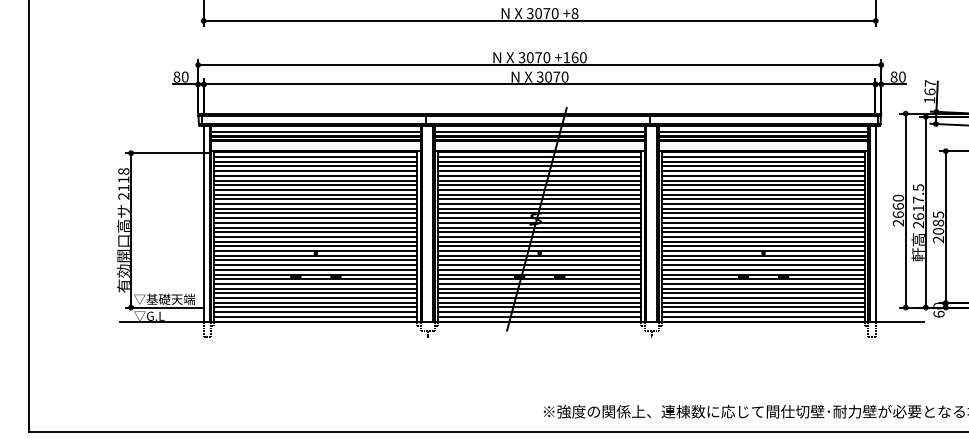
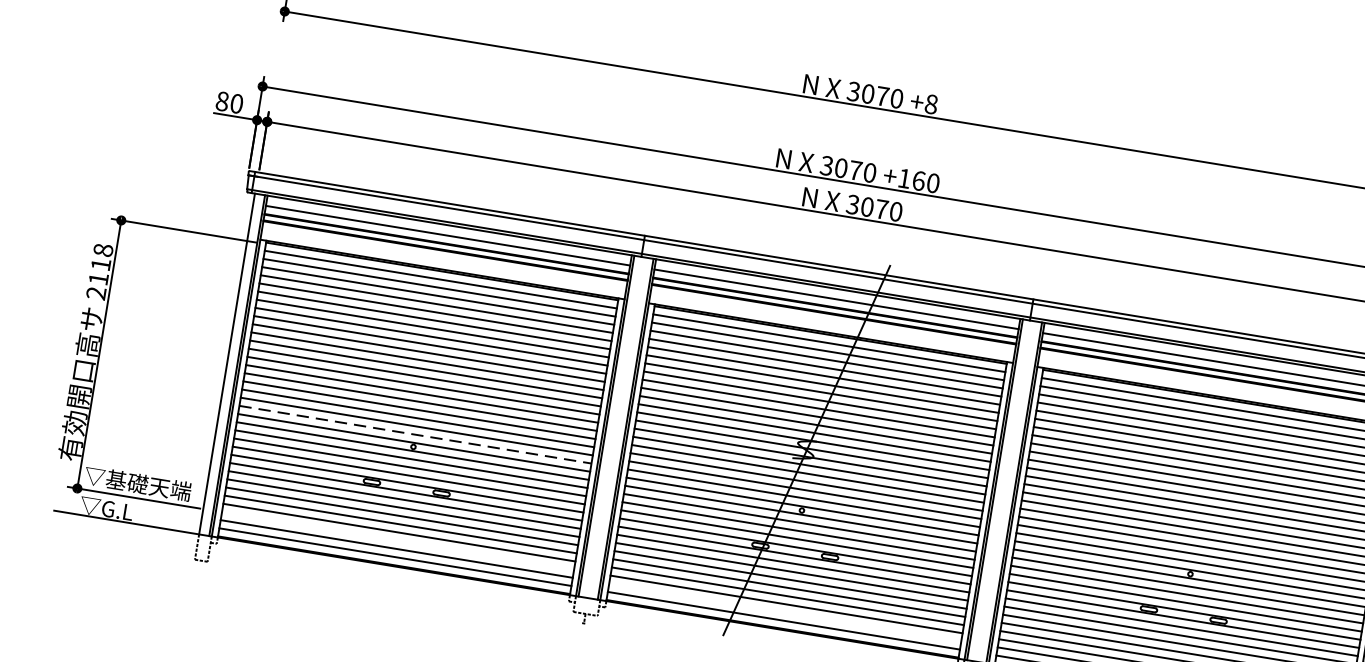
line: (316, 246) -> (416, 435), solid -> dashed
line: (315, 307) -> (397, 540), removed
line: (539, 312) -> (784, 613), removed

